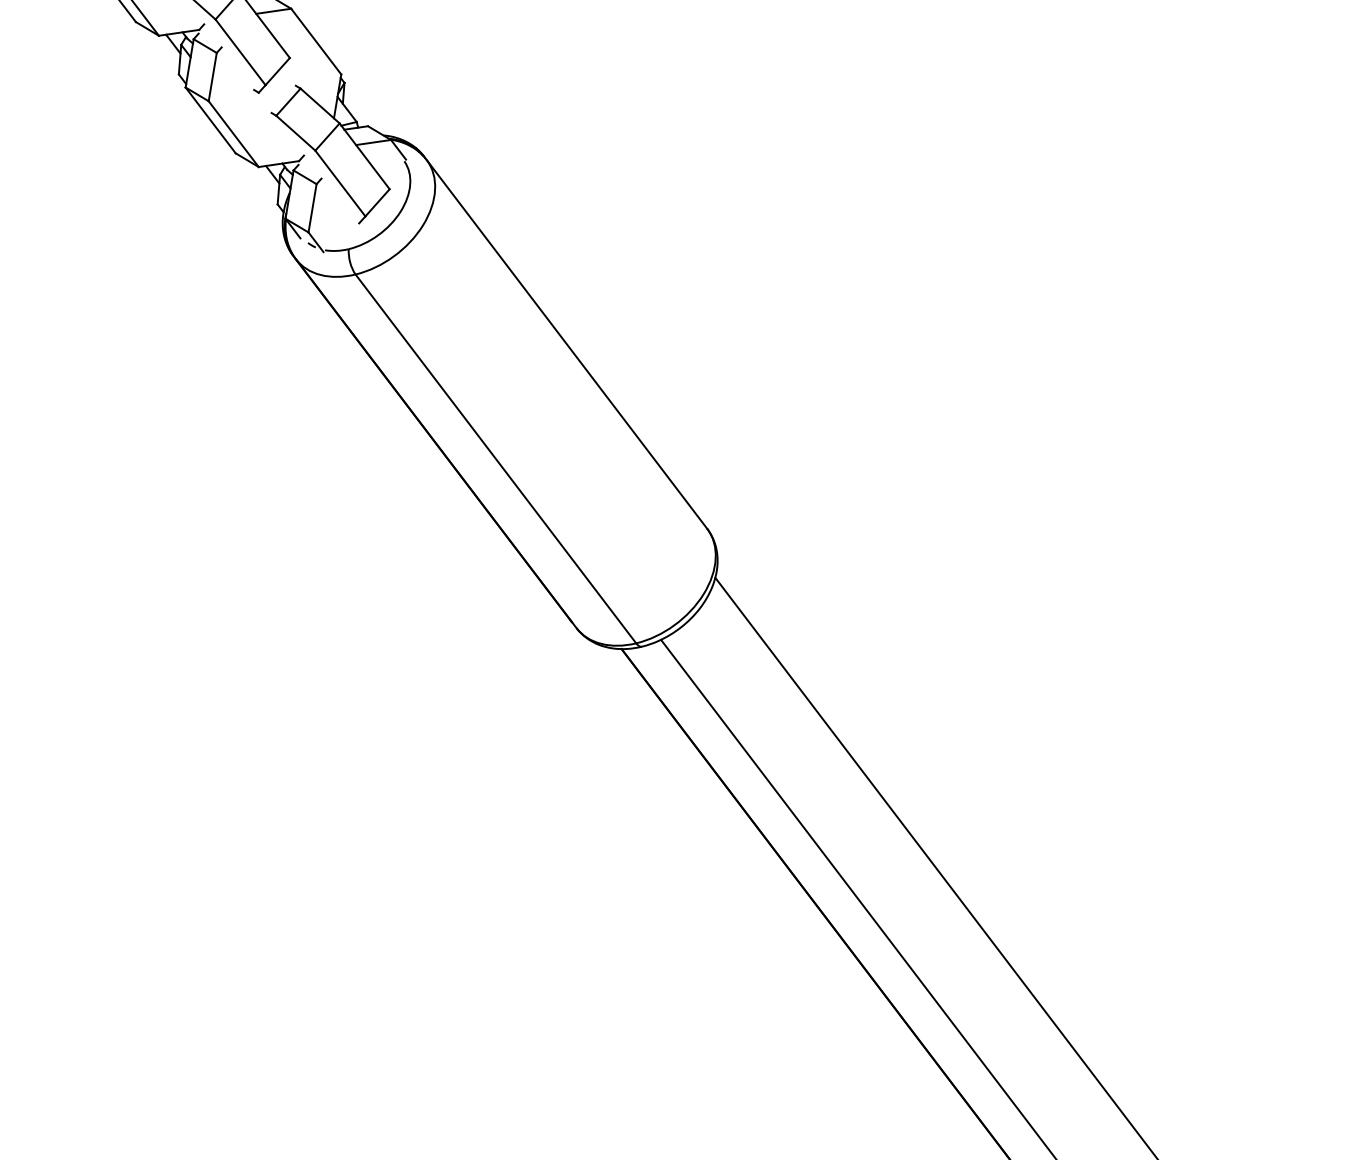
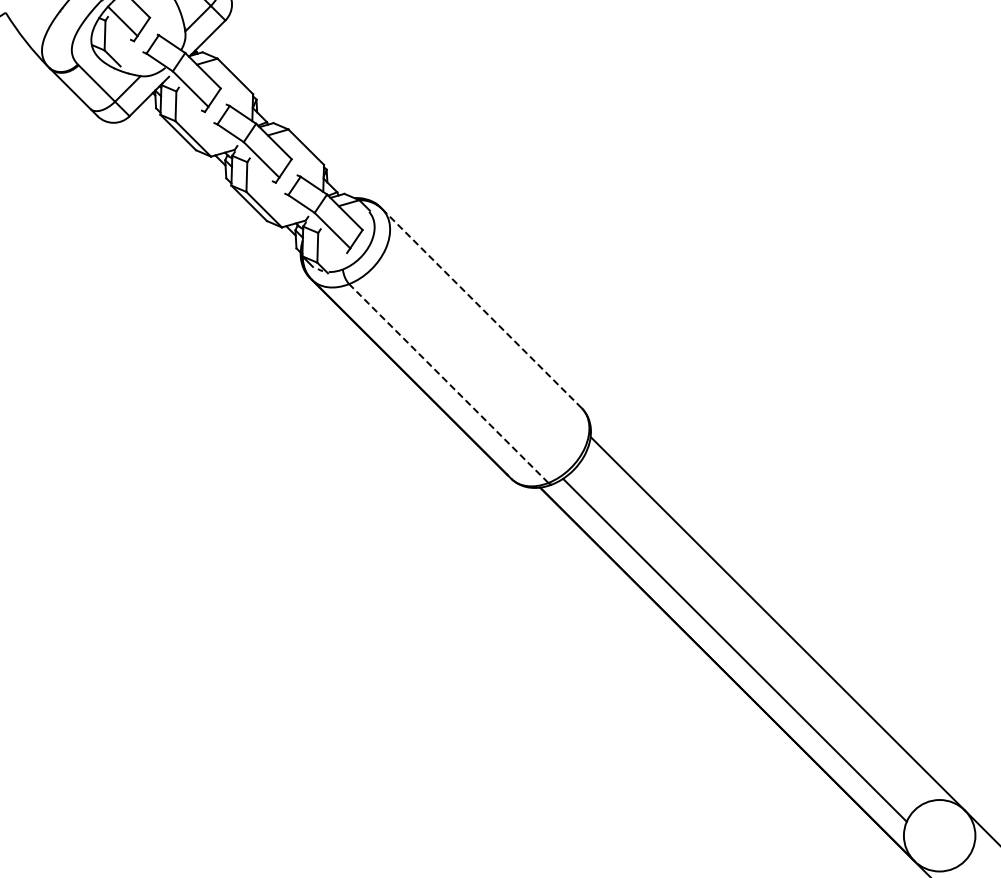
line: (567, 344) -> (482, 308), solid -> dashed
line: (495, 458) -> (448, 383), solid -> dashed

